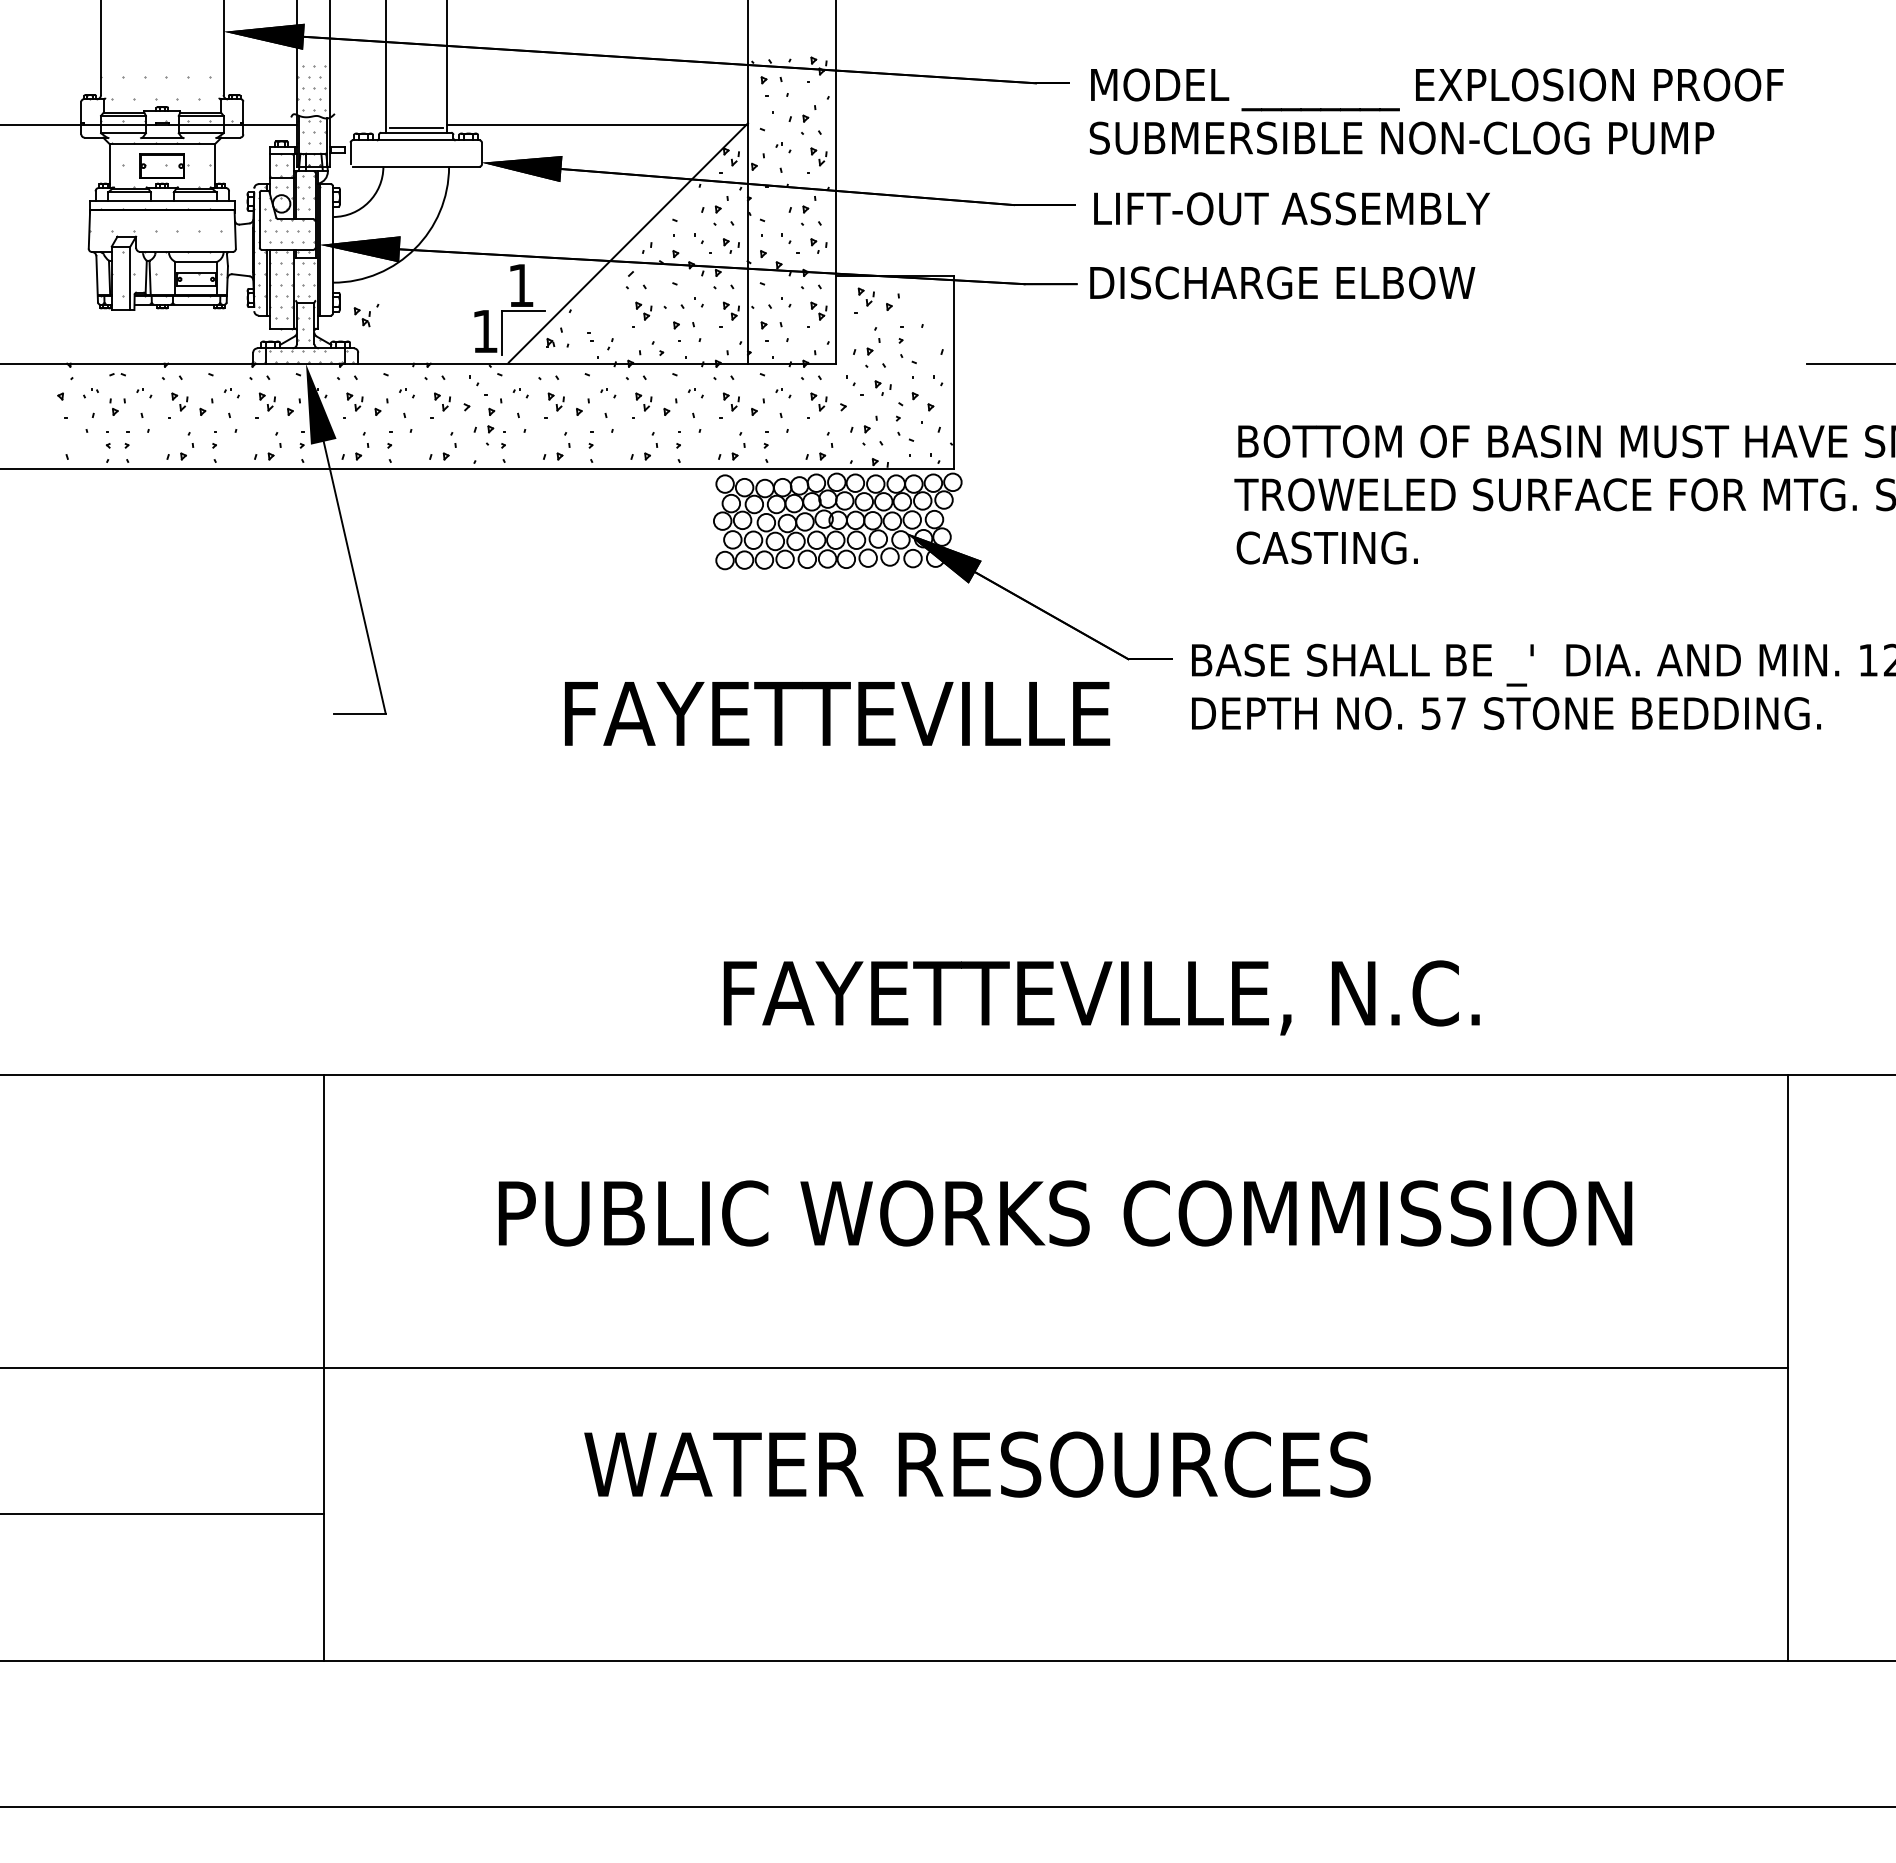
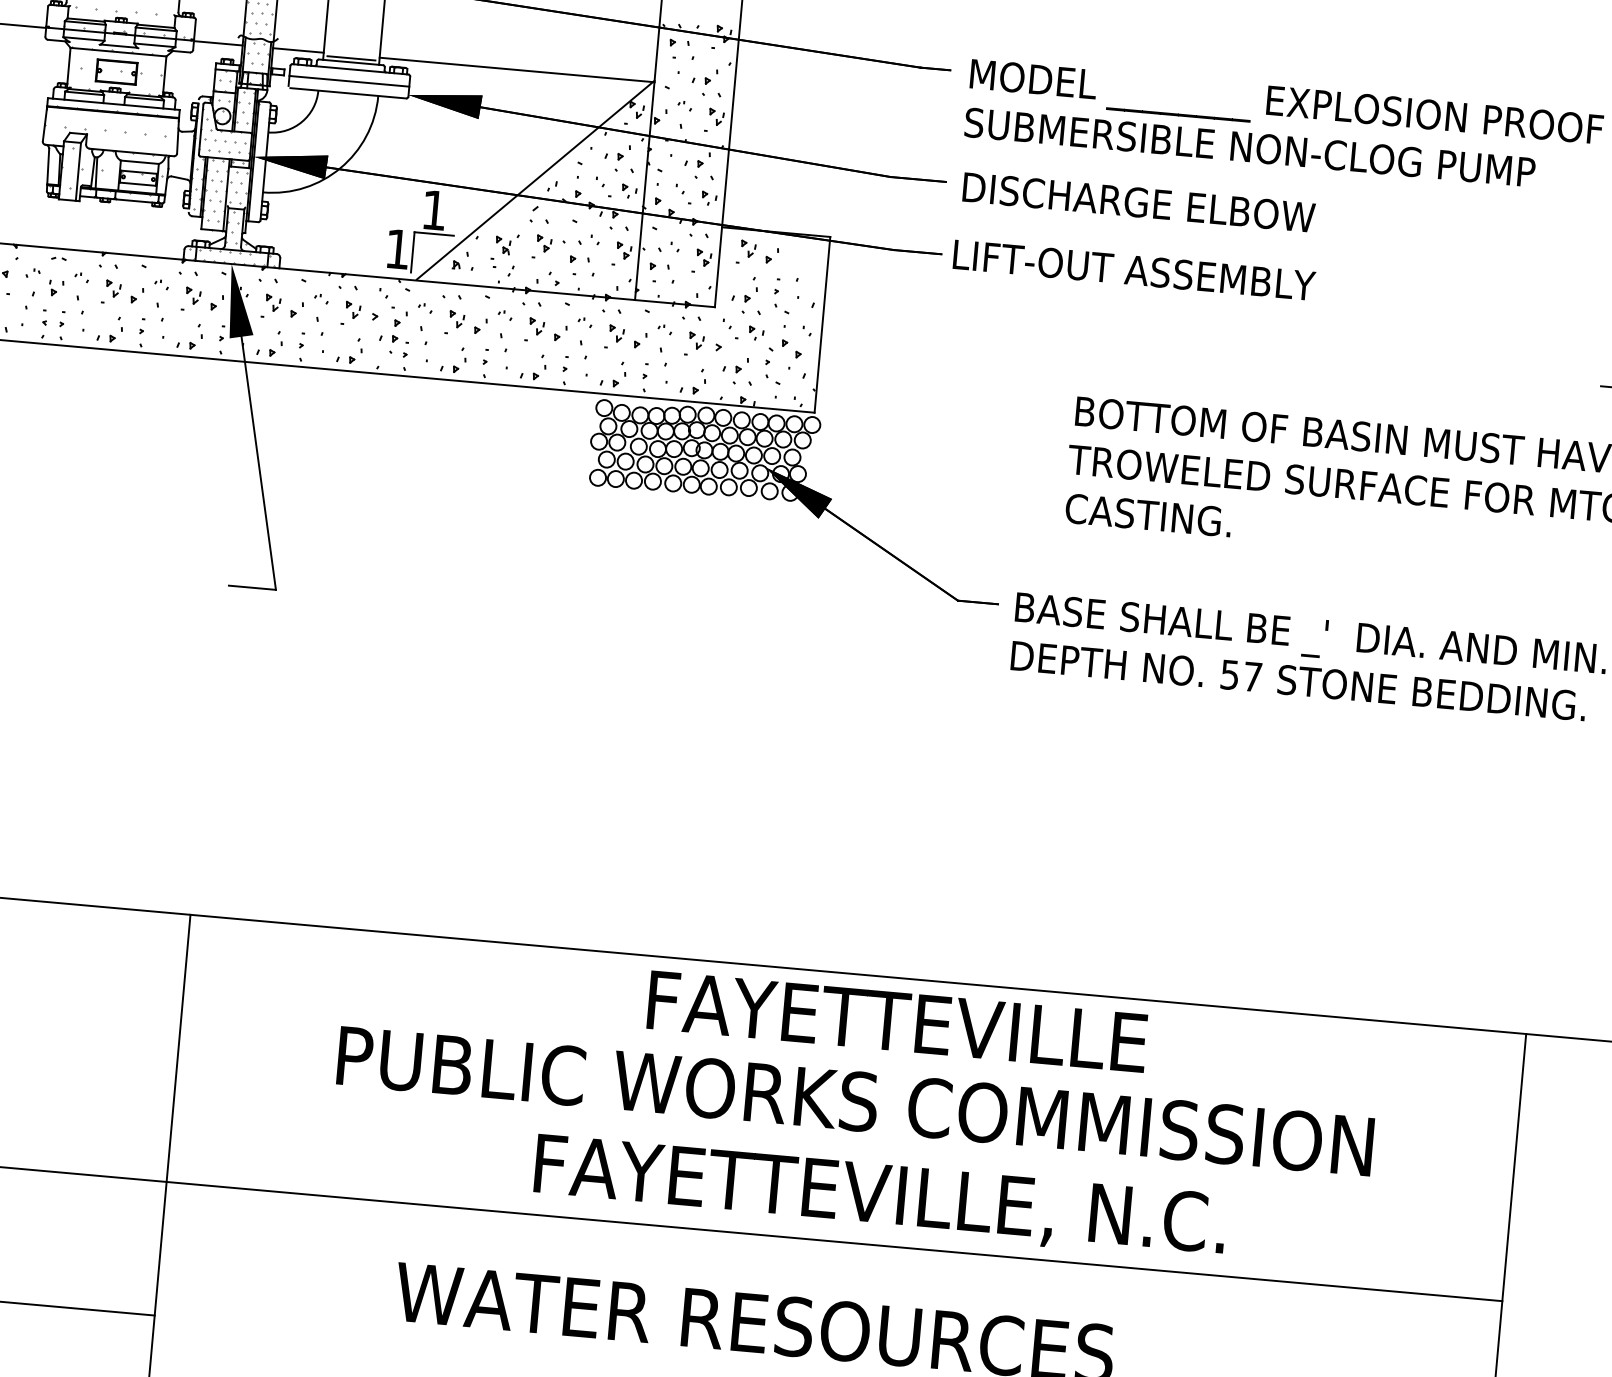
line: (357, 124) -> (298, 50), added
line: (415, 153) -> (348, 81), added
text: (1293, 208) -> (1145, 202), LIFT-OUT ASSEMBLY -> DISCHARGE ELBOW
text: (1290, 282) -> (1136, 270), DISCHARGE ELBOW -> LIFT-OUT ASSEMBLY
part: (366, 315) -> (507, 244), moved
text: (837, 713) -> (897, 1021), moved
text: (1101, 997) -> (880, 1197), moved

